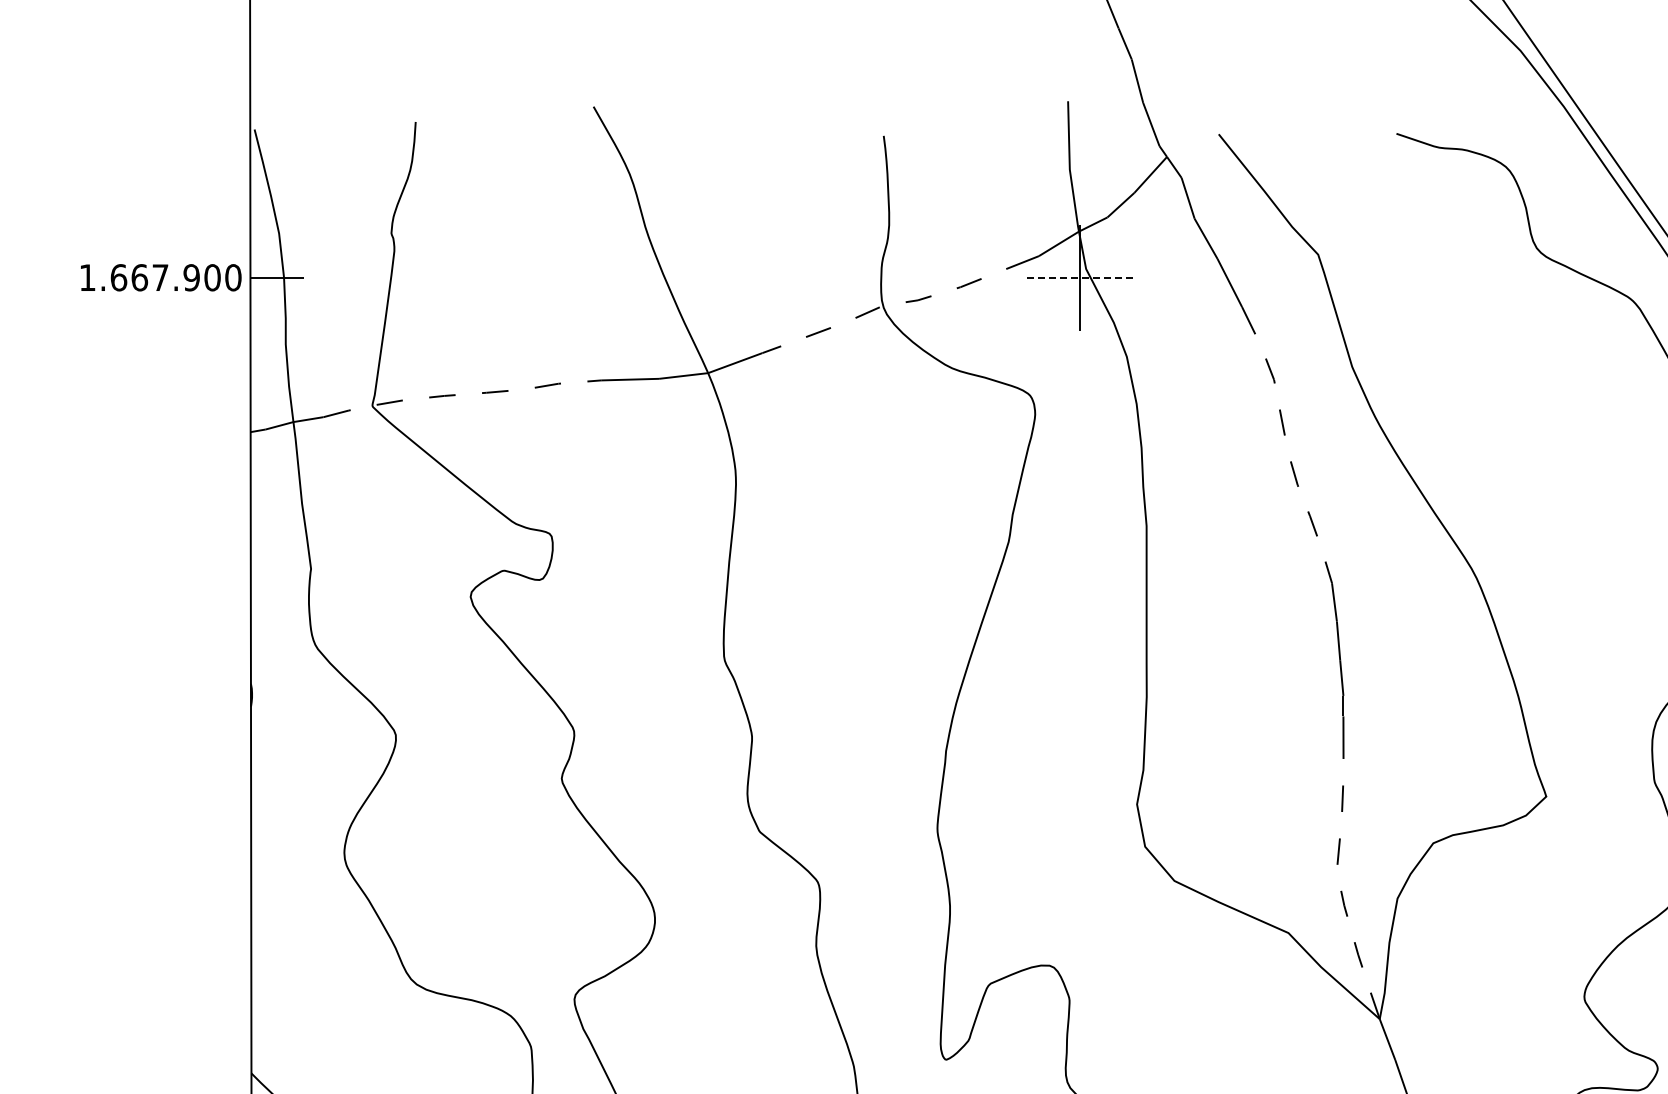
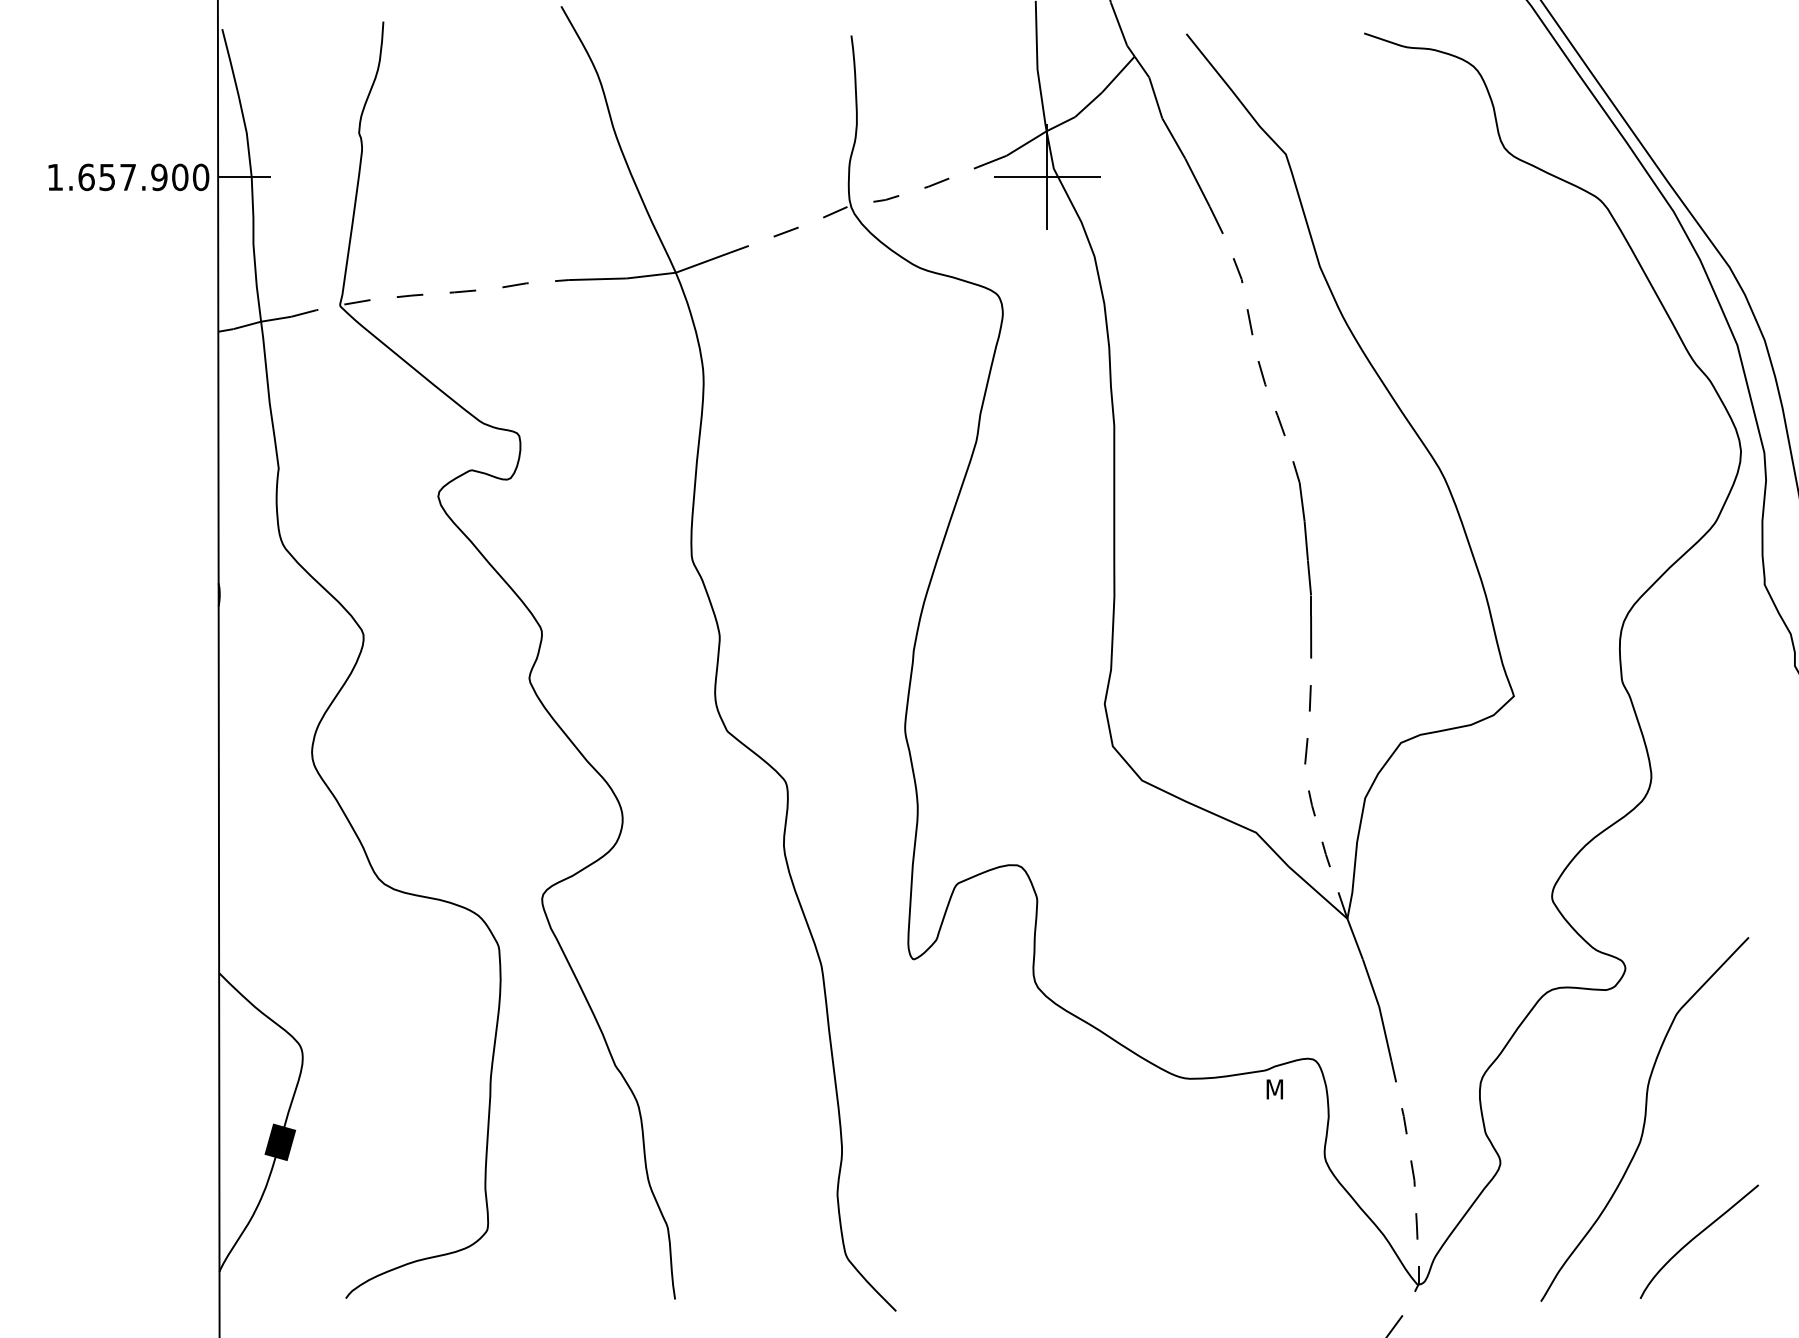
text: (139, 277) -> (107, 177), 1.667.900 -> 1.657.900
line: (1078, 277) -> (1046, 177), dashed -> solid

